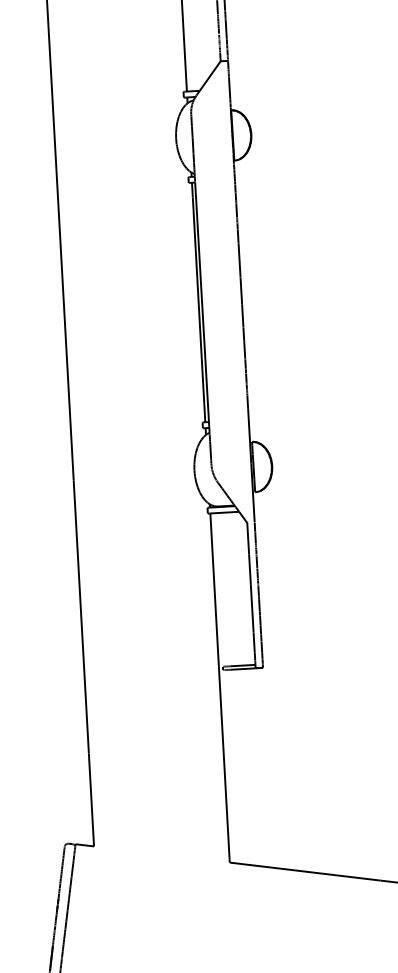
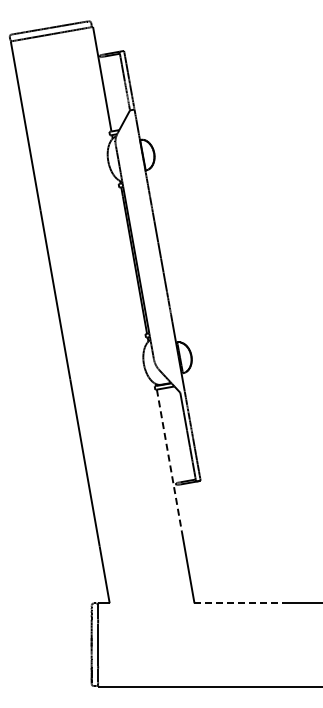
line: (216, 630) -> (169, 461), solid -> dashed
line: (306, 872) -> (242, 603), solid -> dashed

